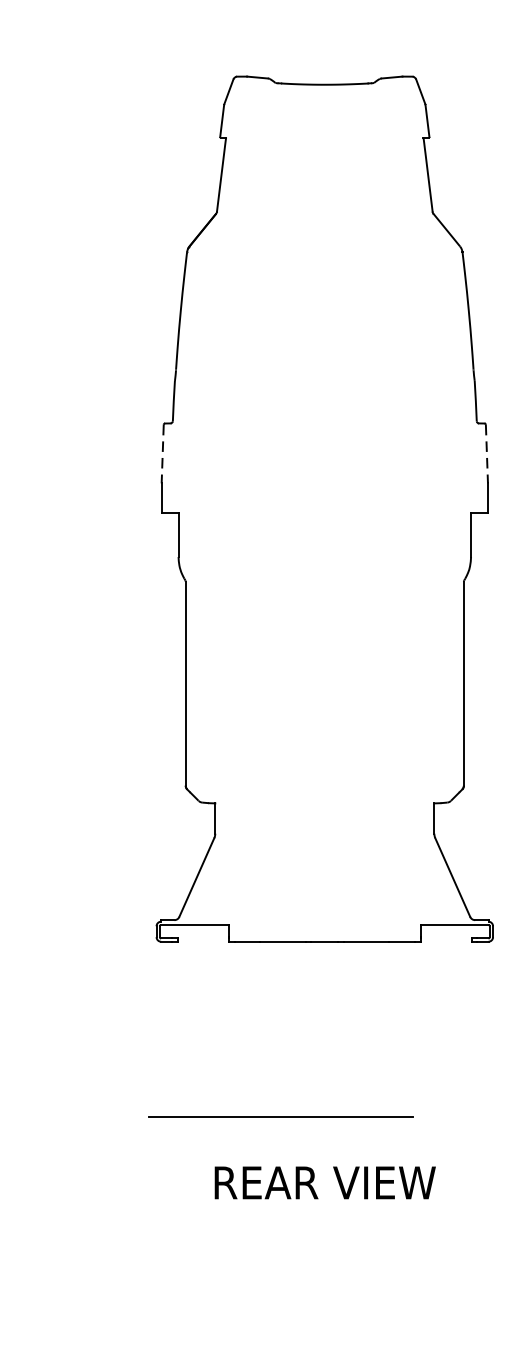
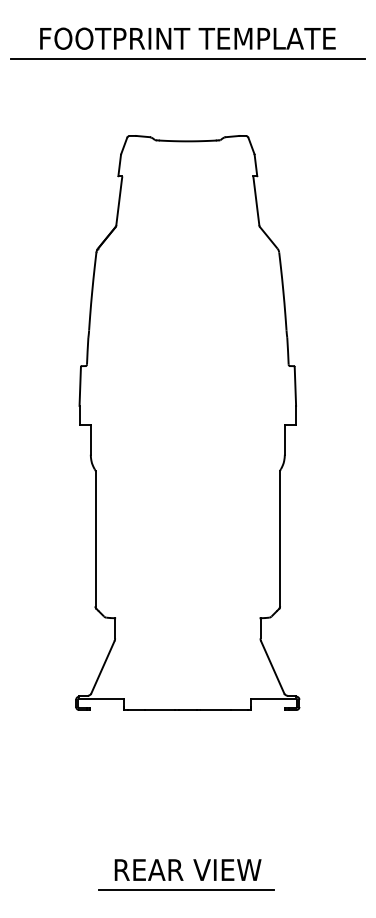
line: (163, 454) -> (80, 386), dashed -> solid
line: (487, 454) -> (295, 386), dashed -> solid
line: (280, 1115) -> (186, 889), moved

